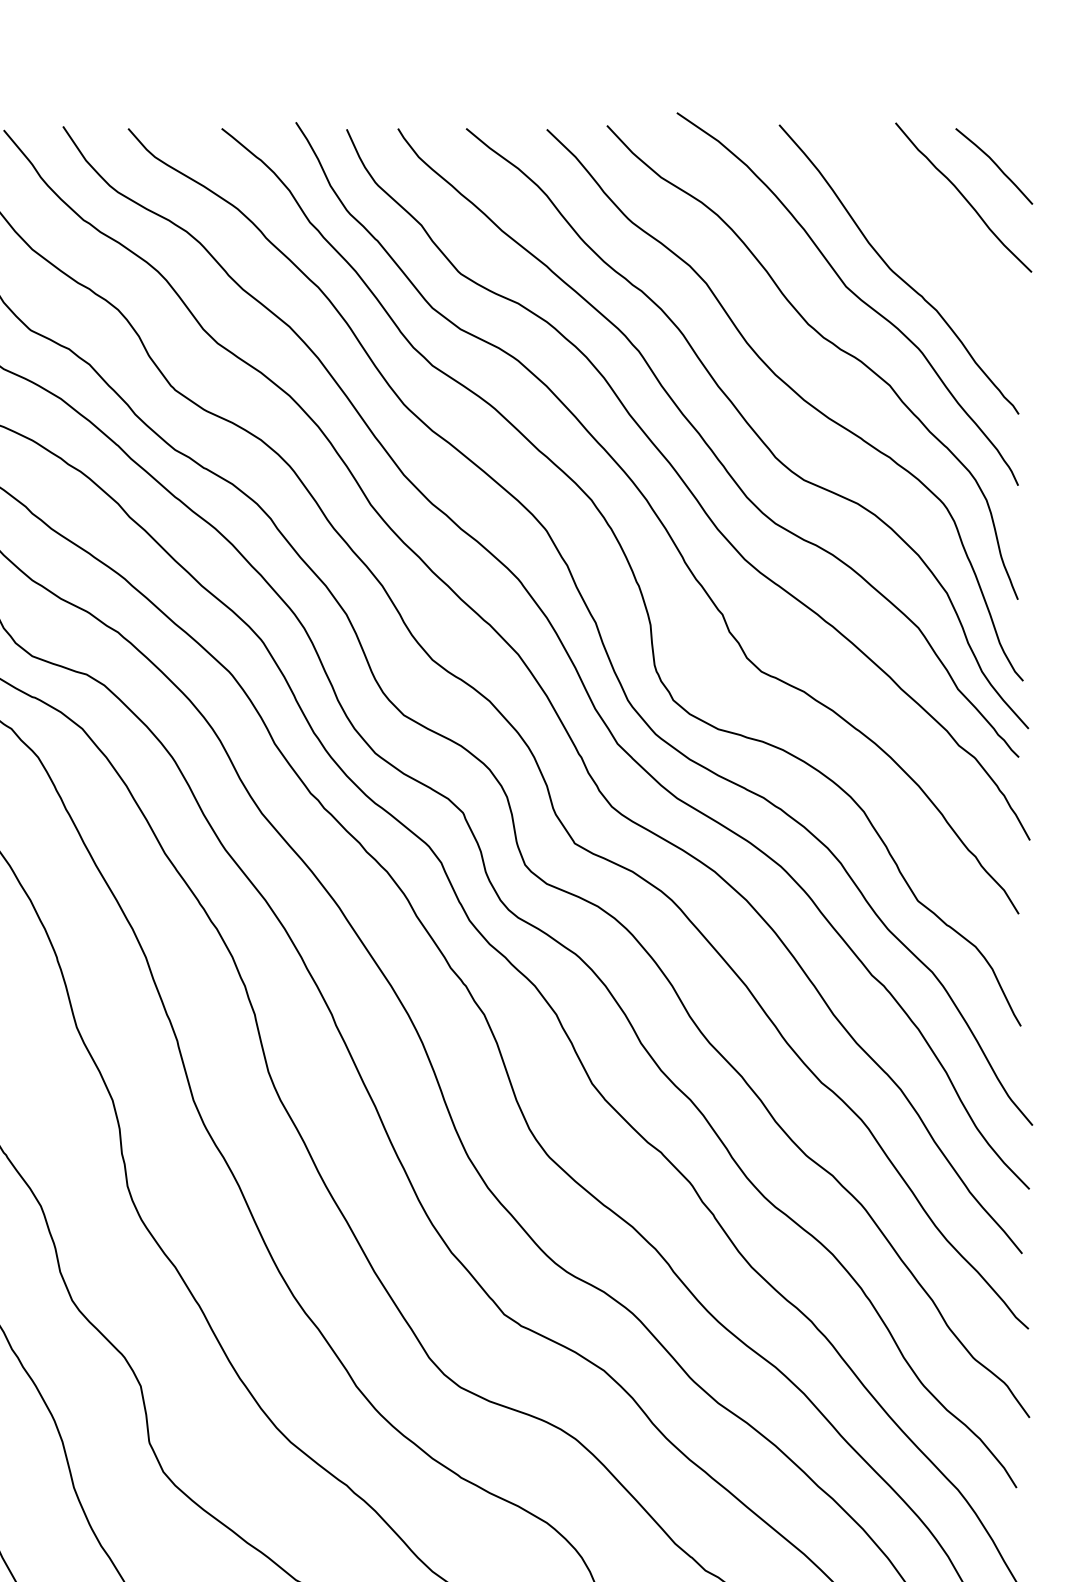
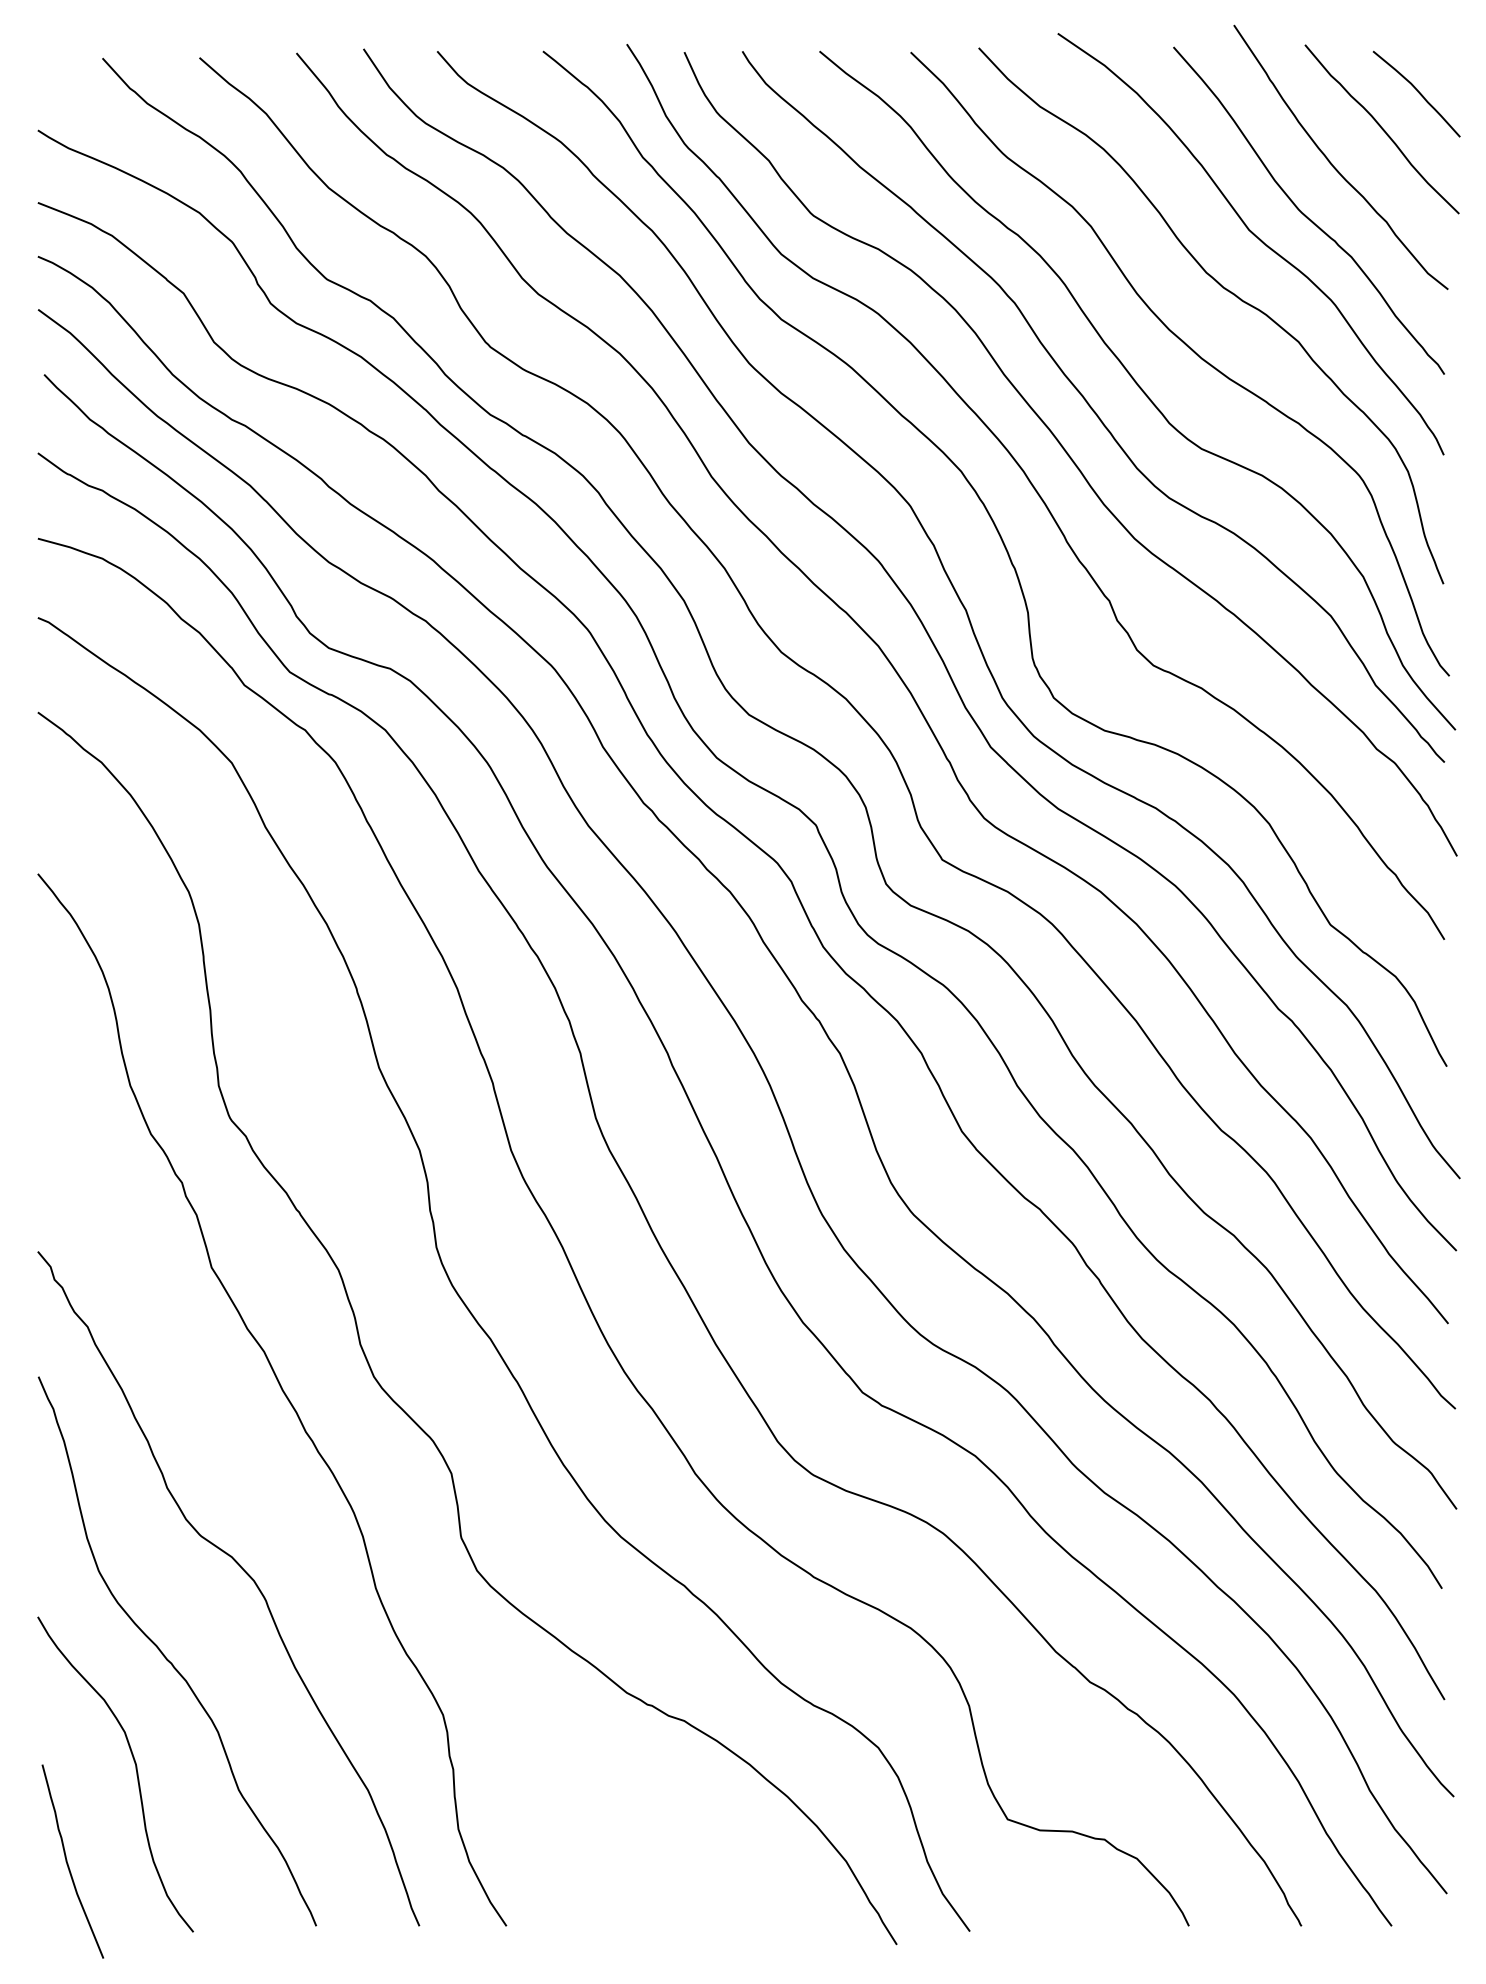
curve: (919, 227) -> (1332, 163), added

